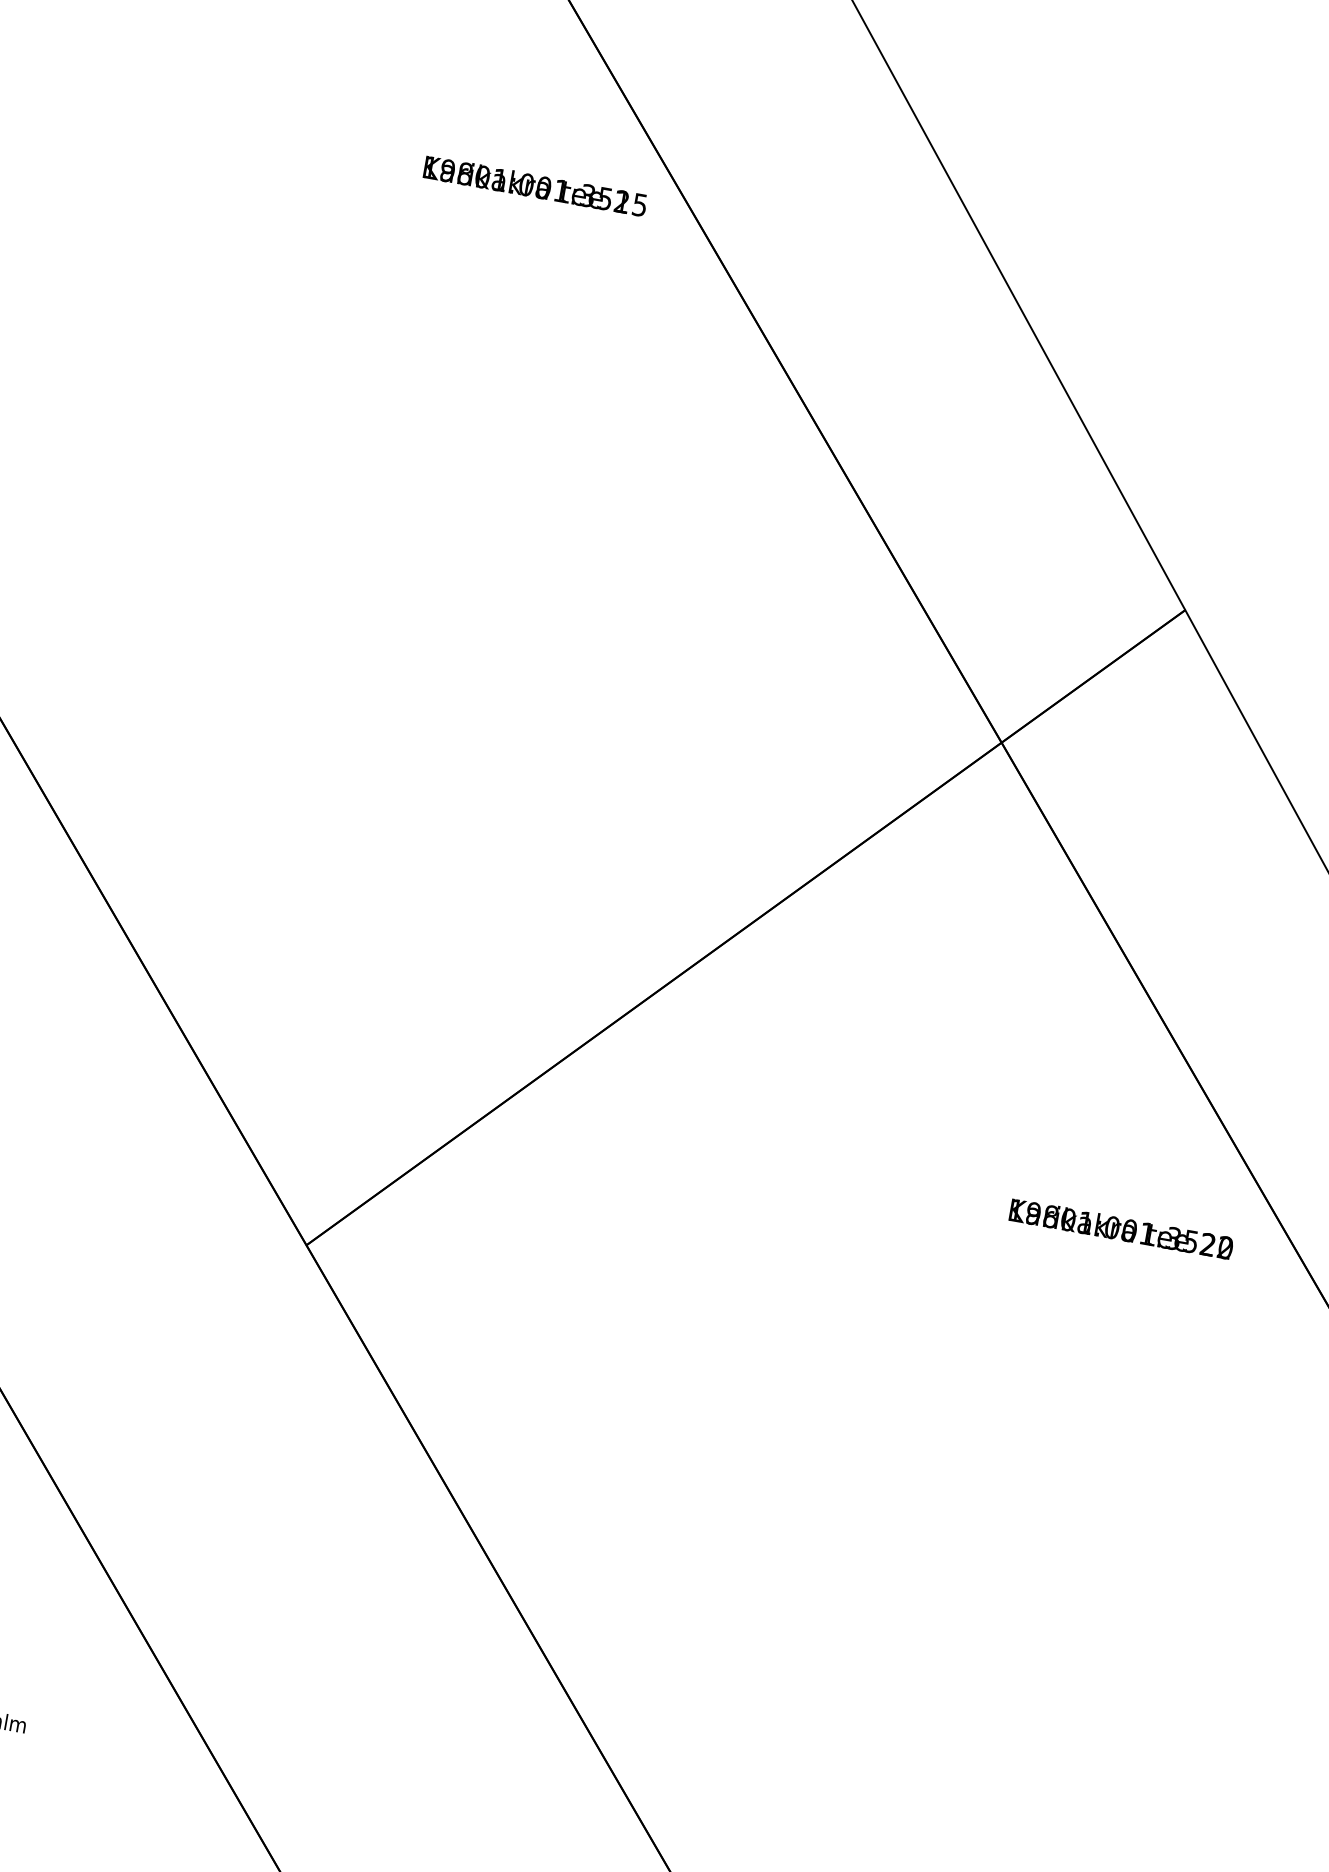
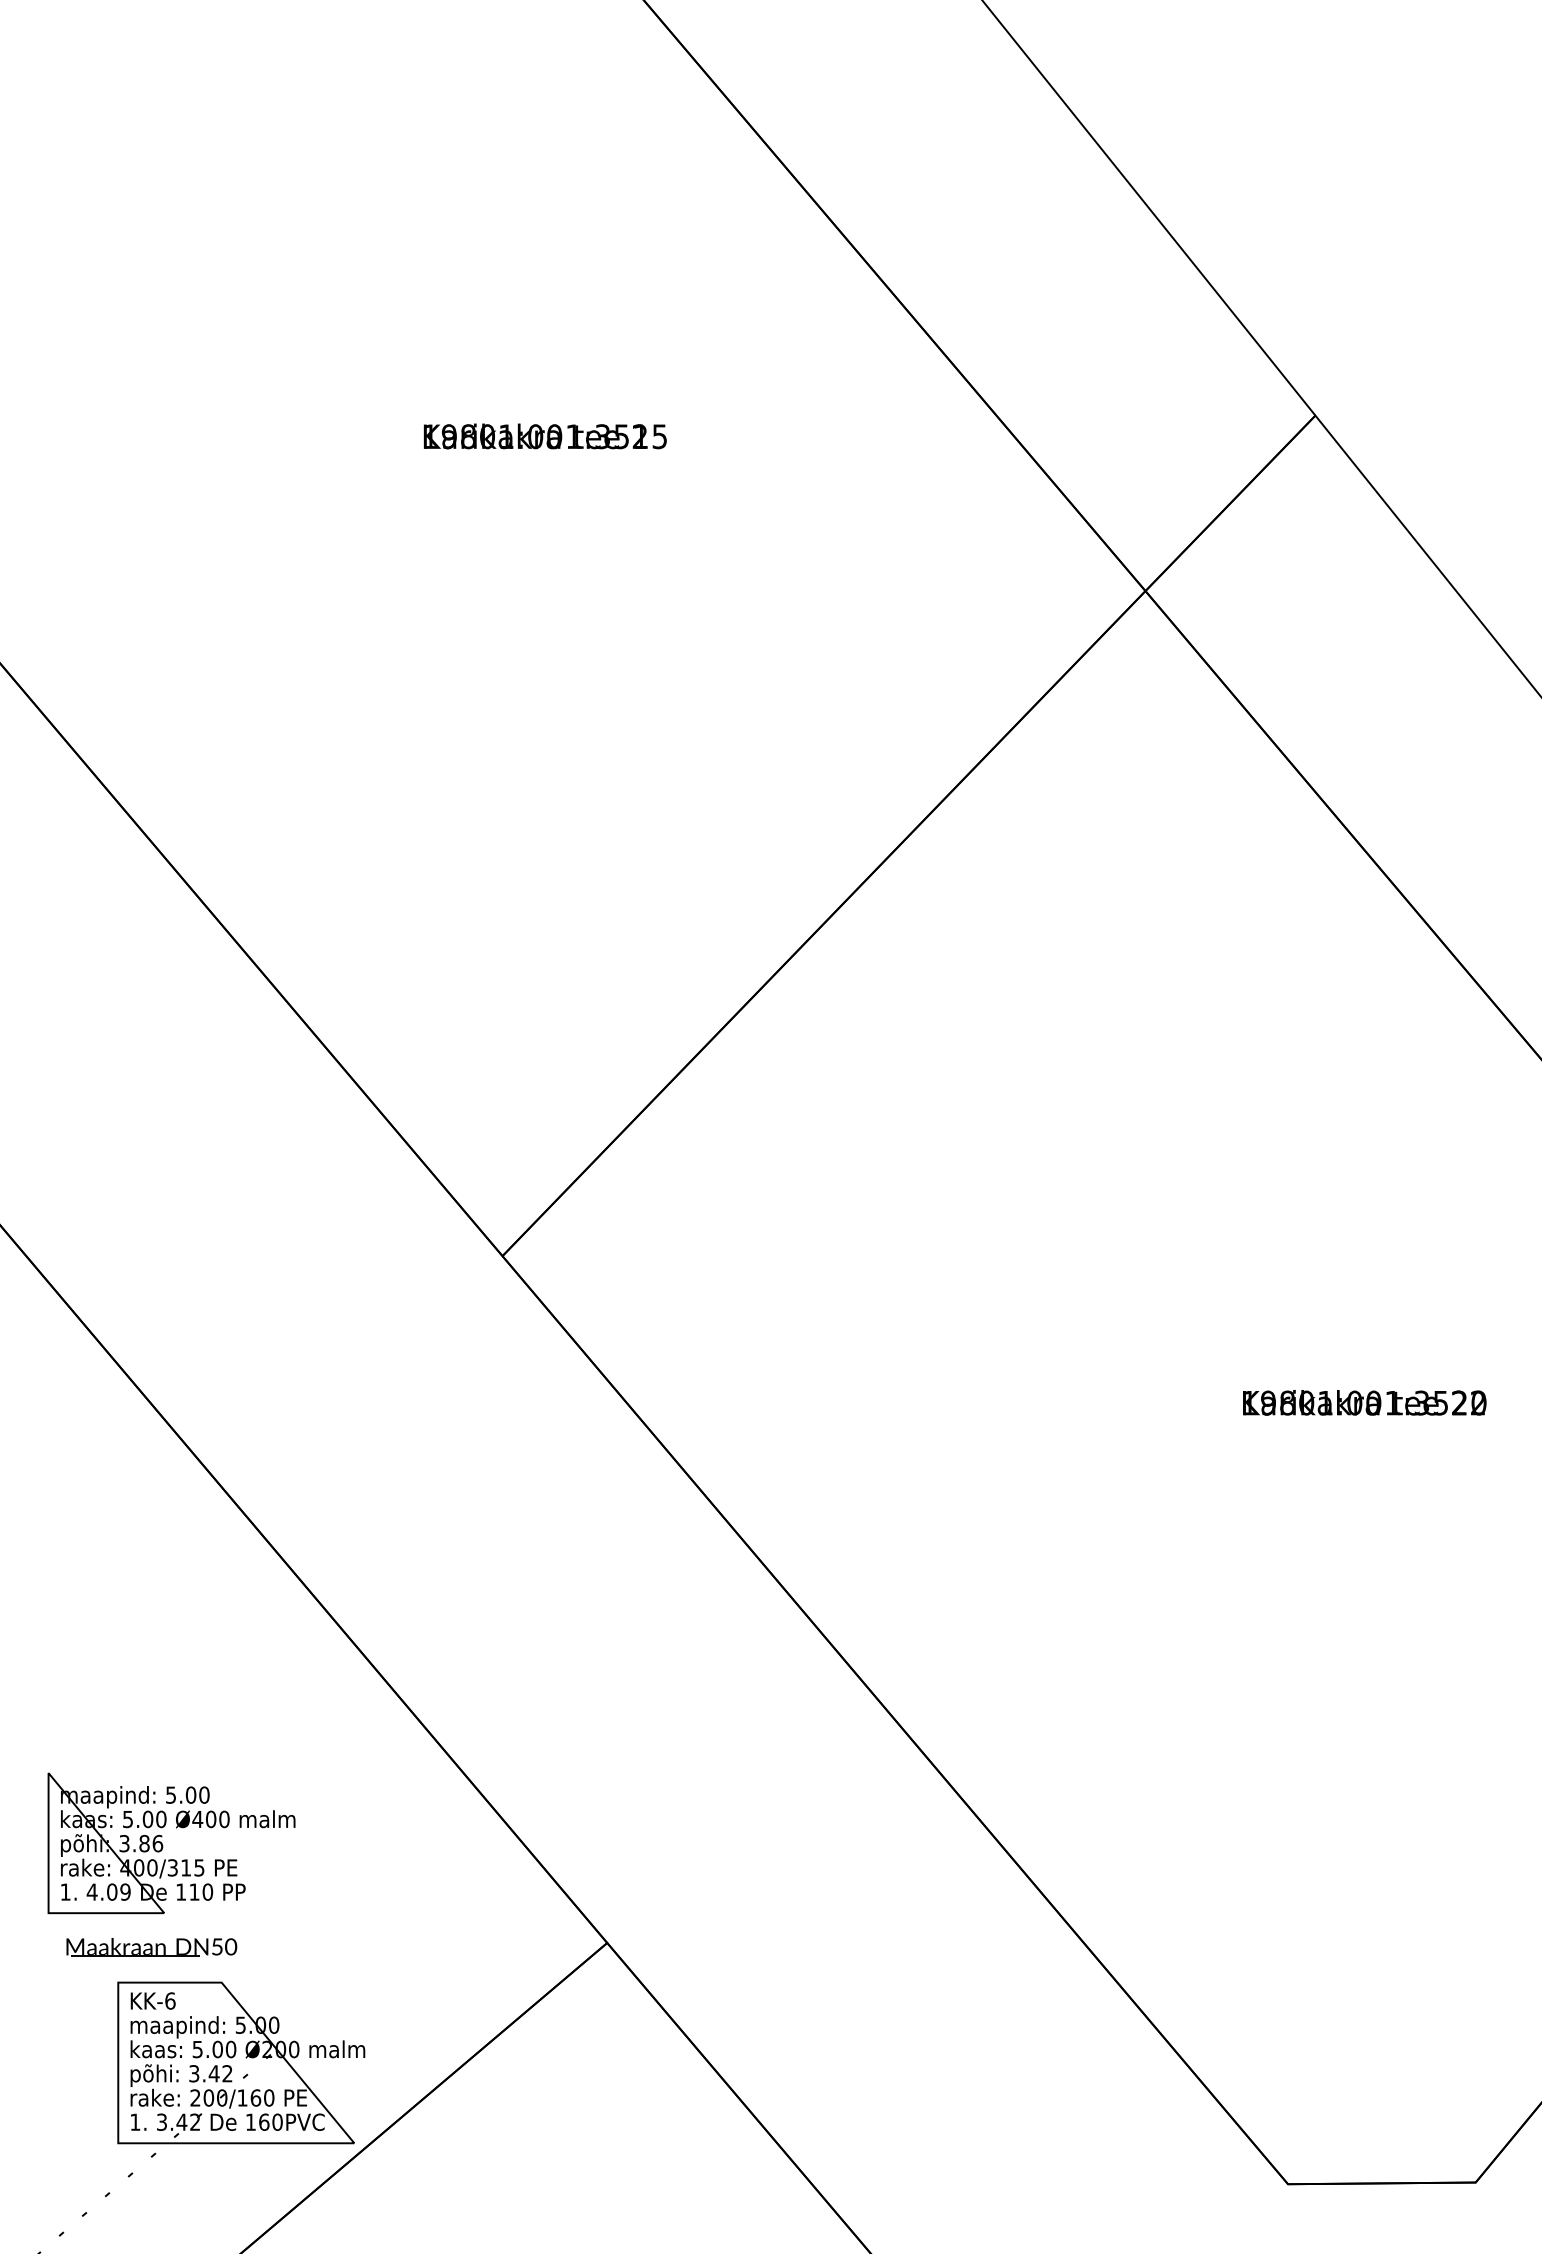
text: (534, 186) -> (544, 436), moved
text: (1121, 1228) -> (1364, 1402), moved

